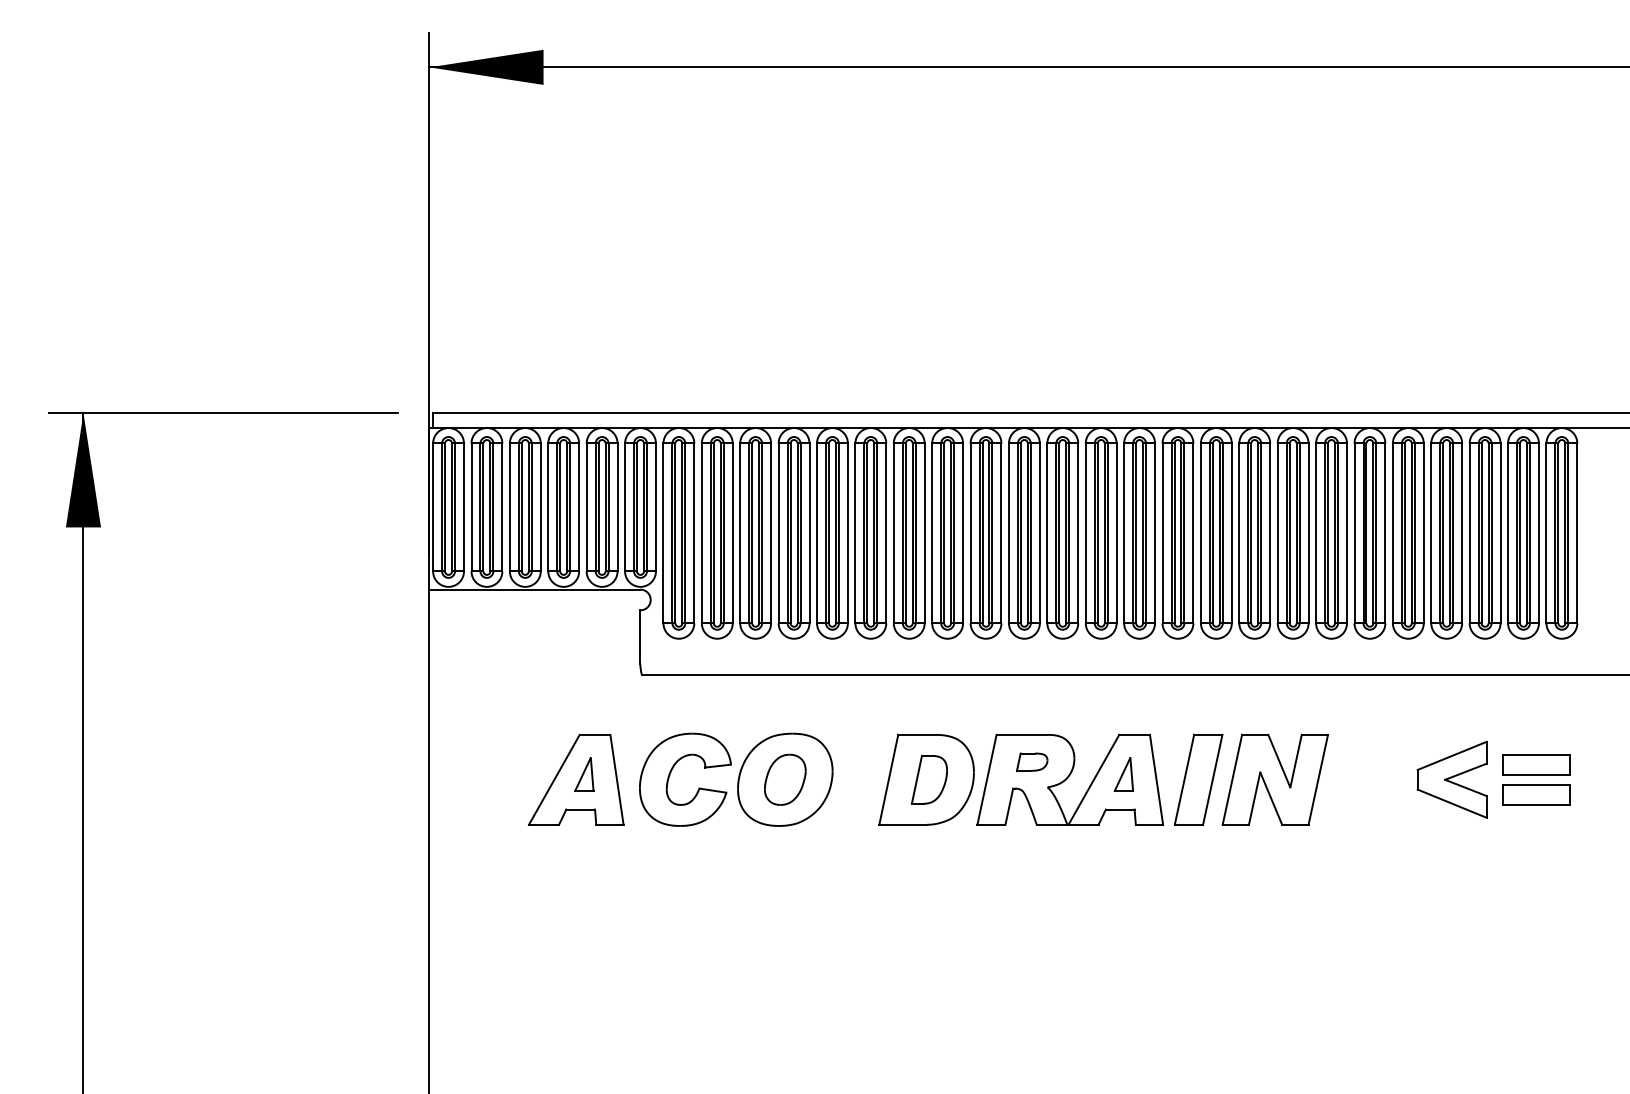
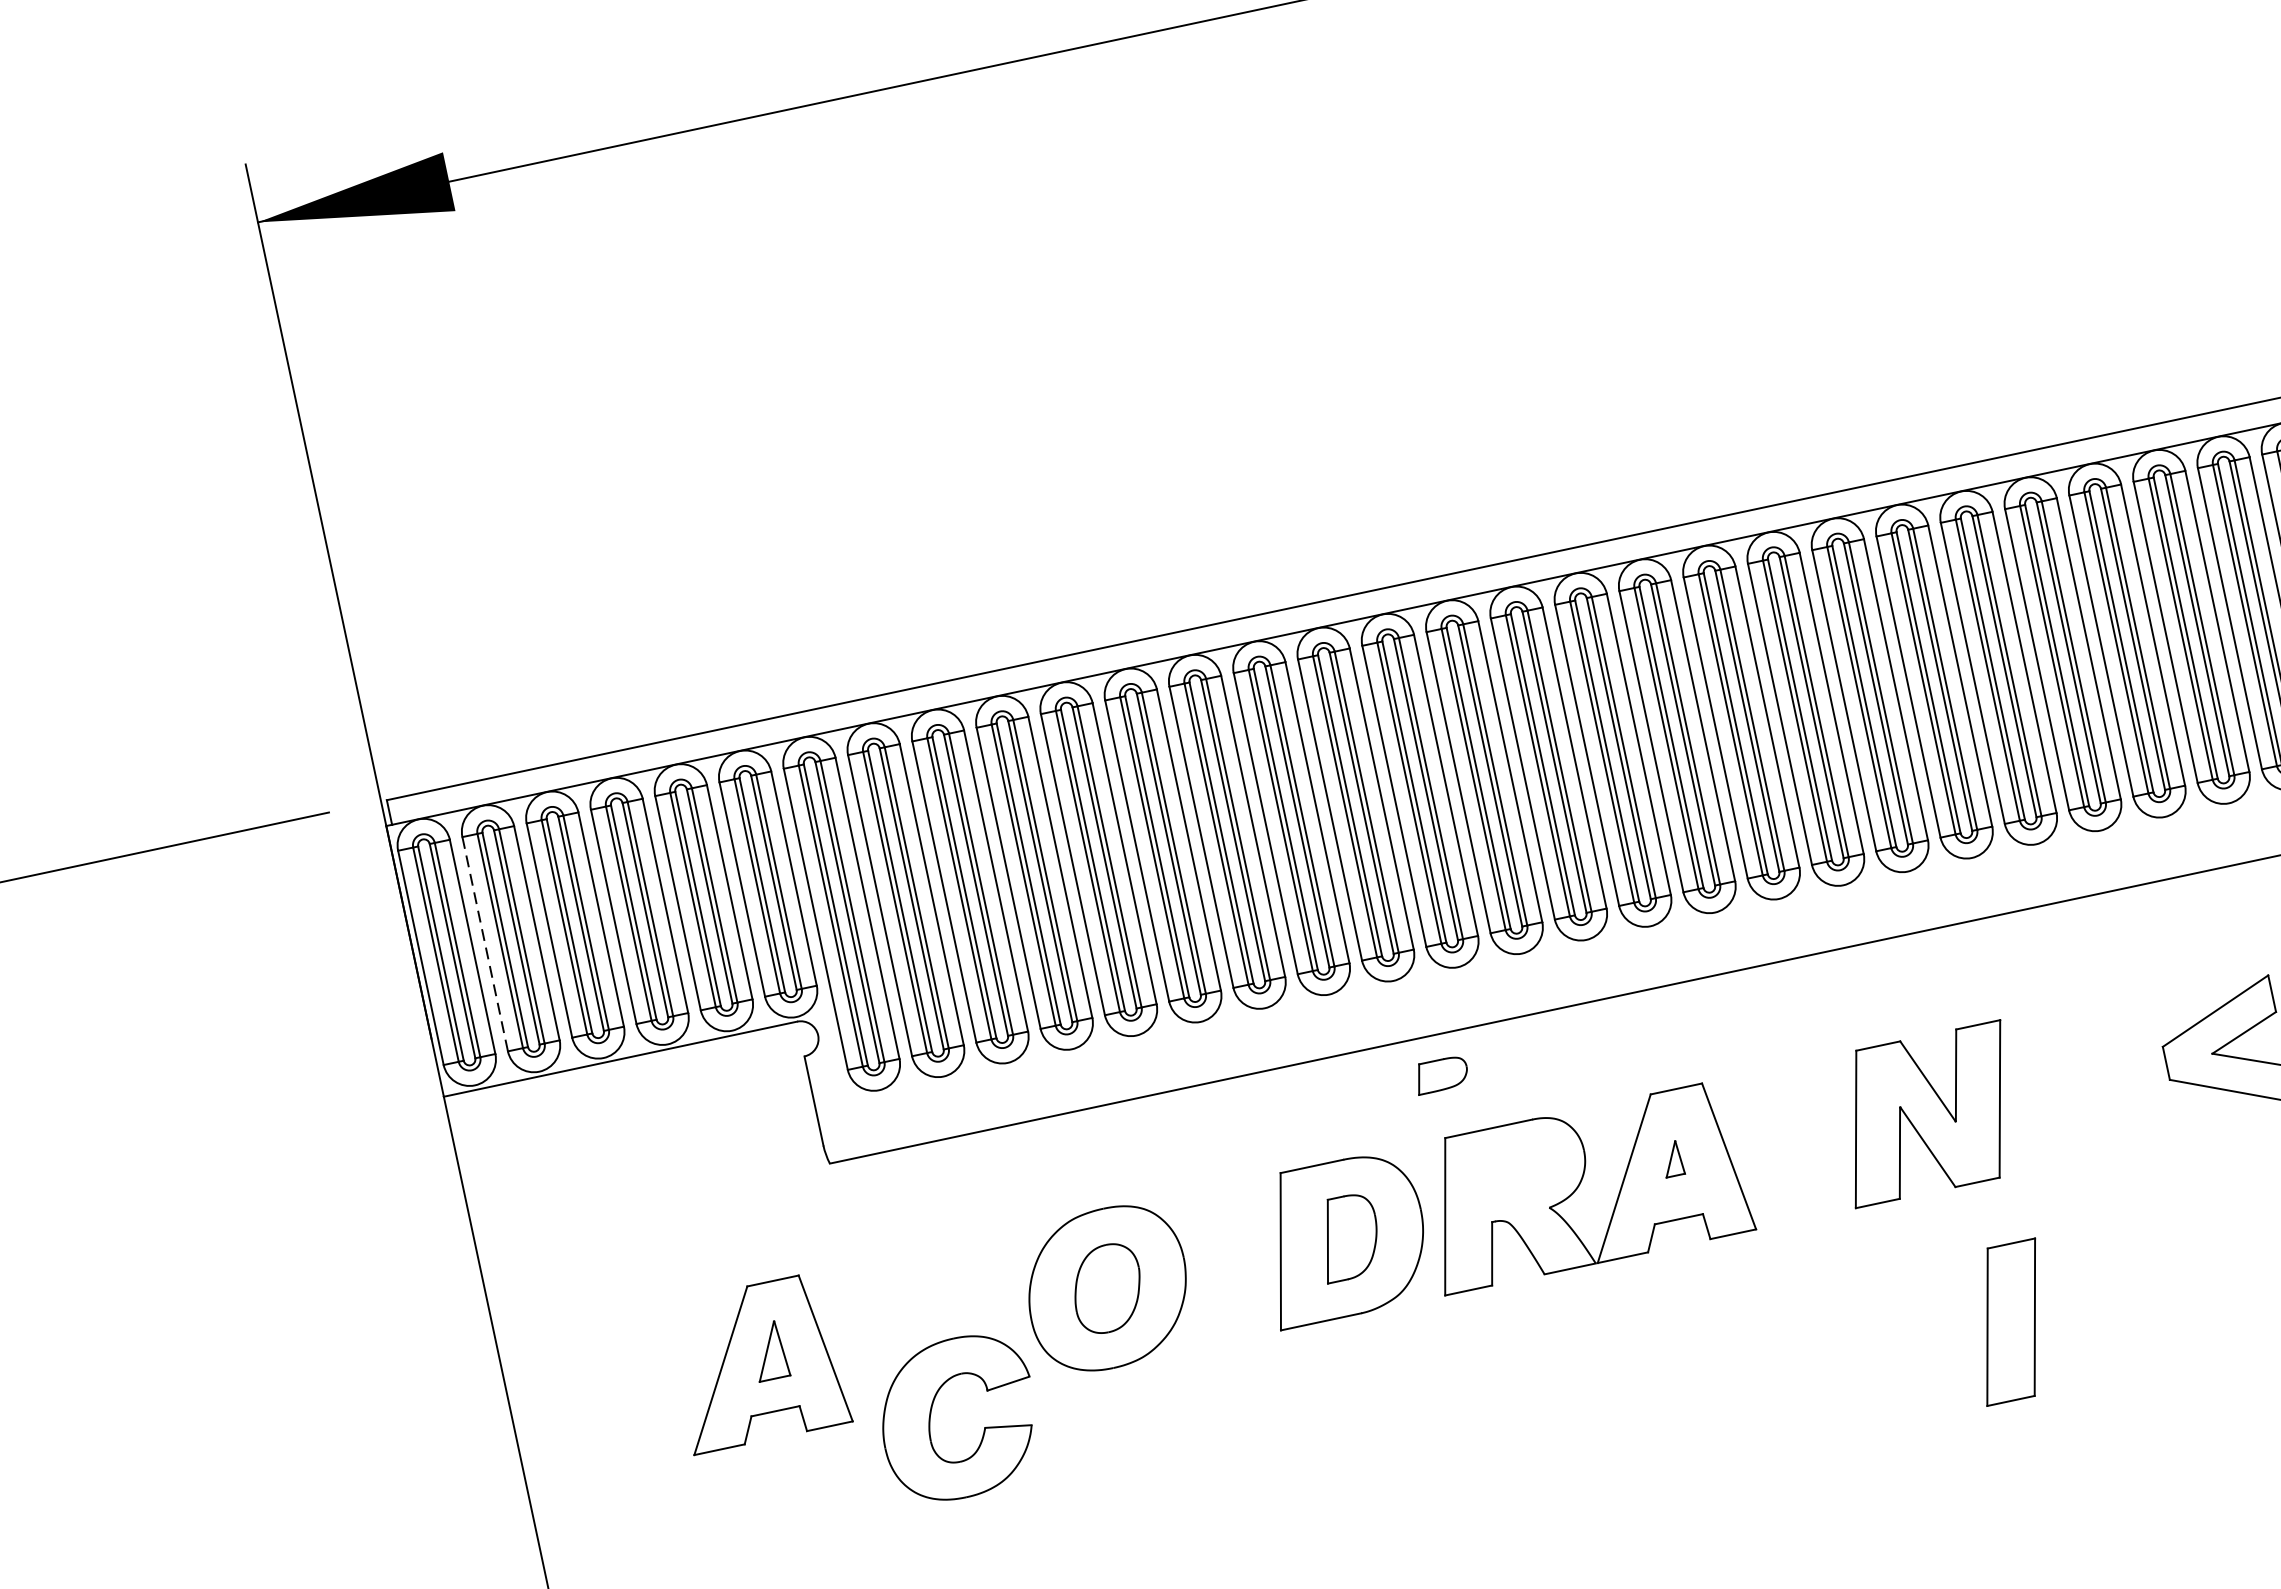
line: (471, 507) -> (485, 944), solid -> dashed
part: (1032, 761) -> (1441, 1073), moved
part: (1123, 774) -> (1671, 1159), size x0.6
part: (1198, 779) -> (2010, 1321), moved
part: (698, 787) -> (983, 1426), moved

